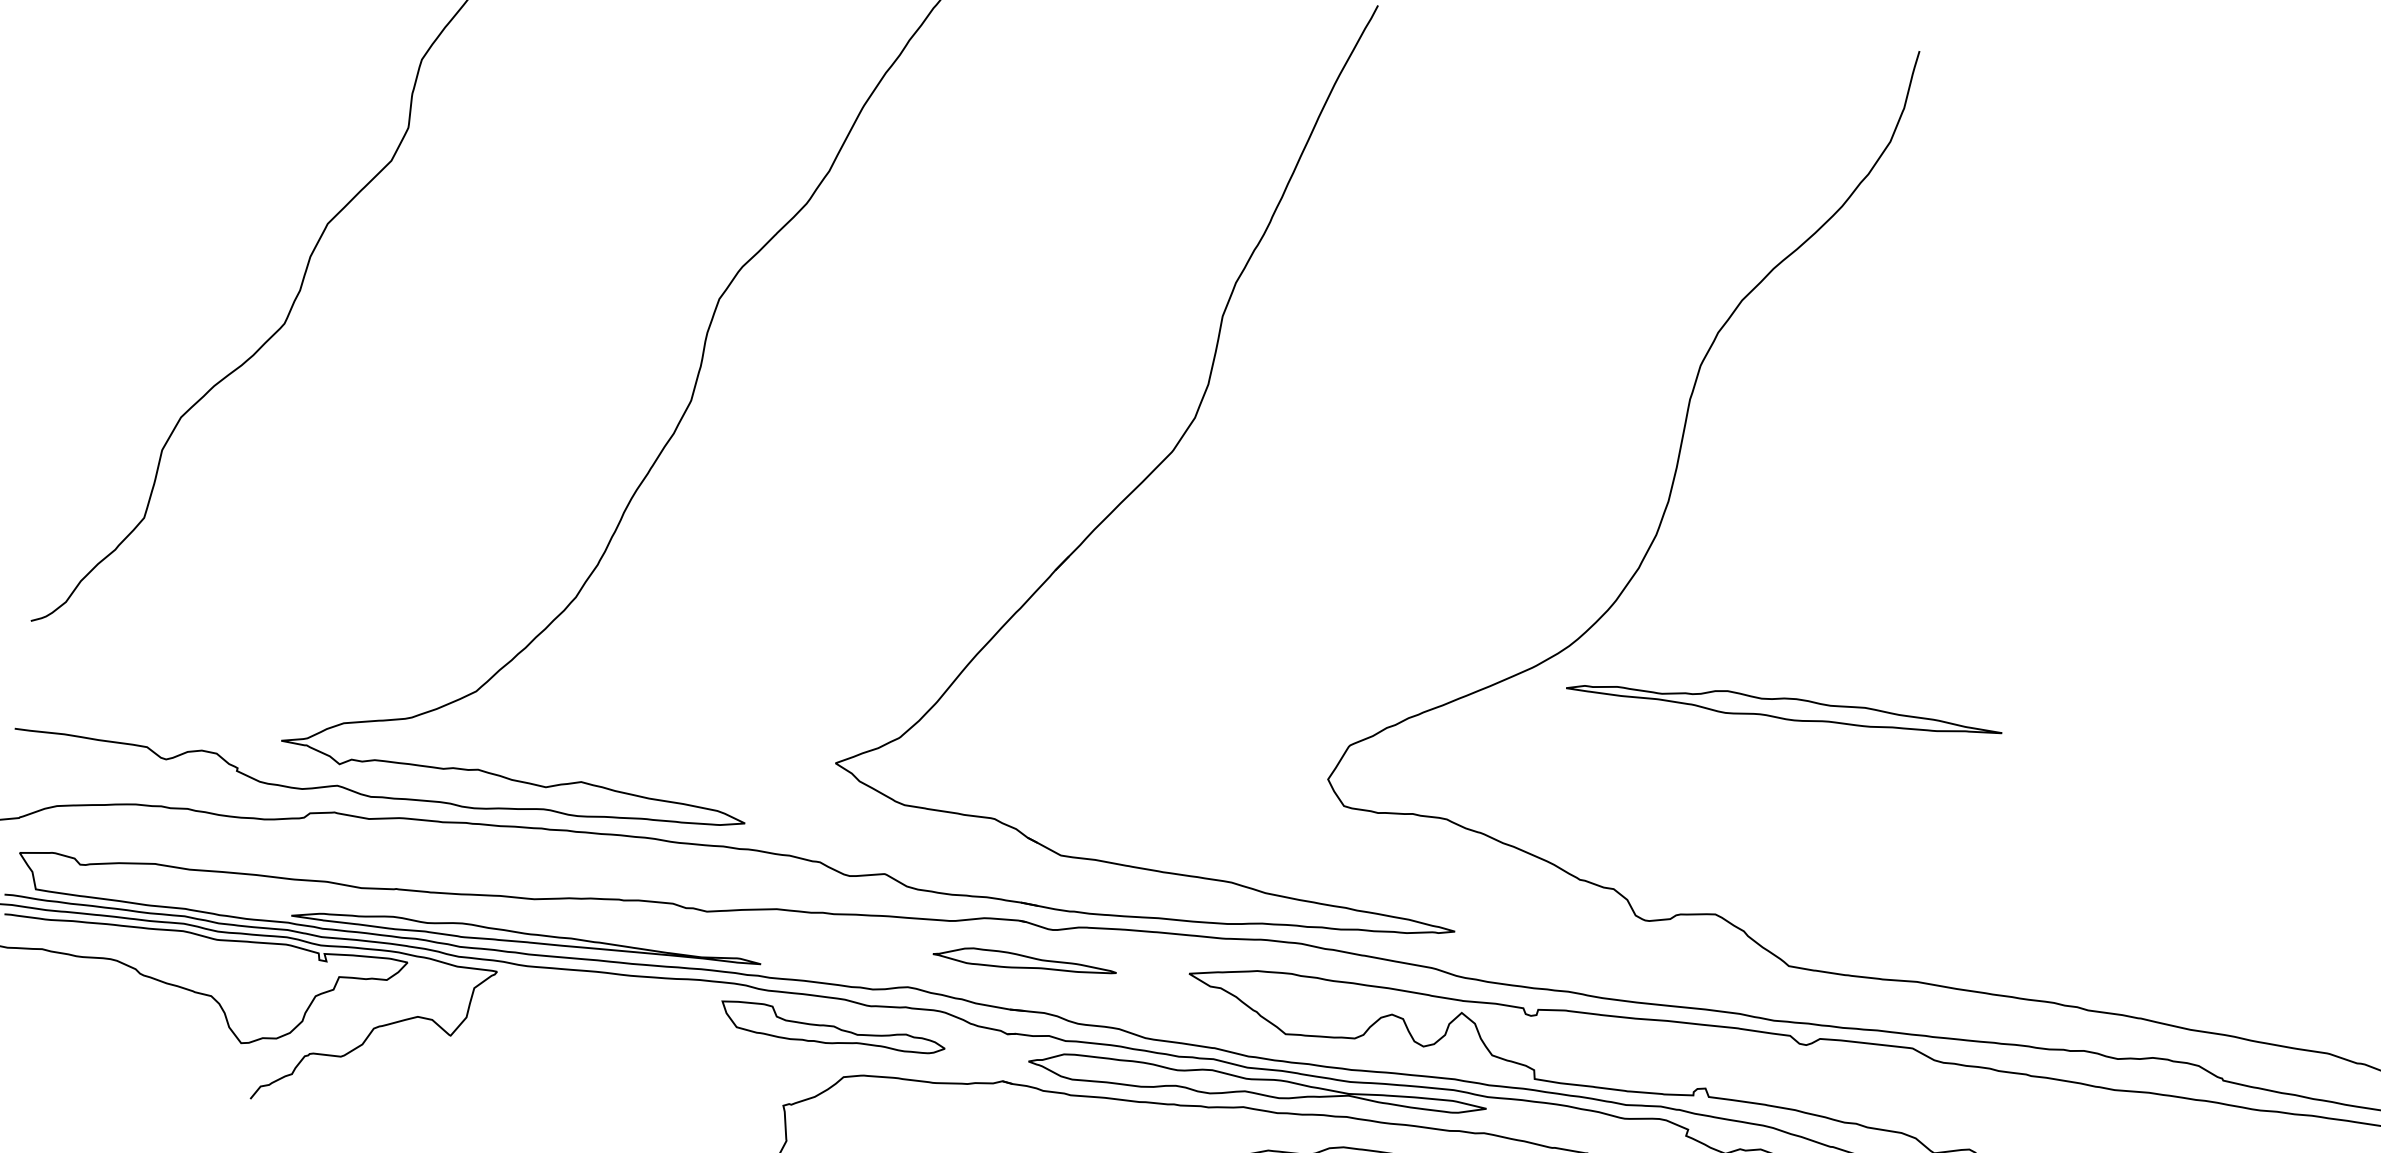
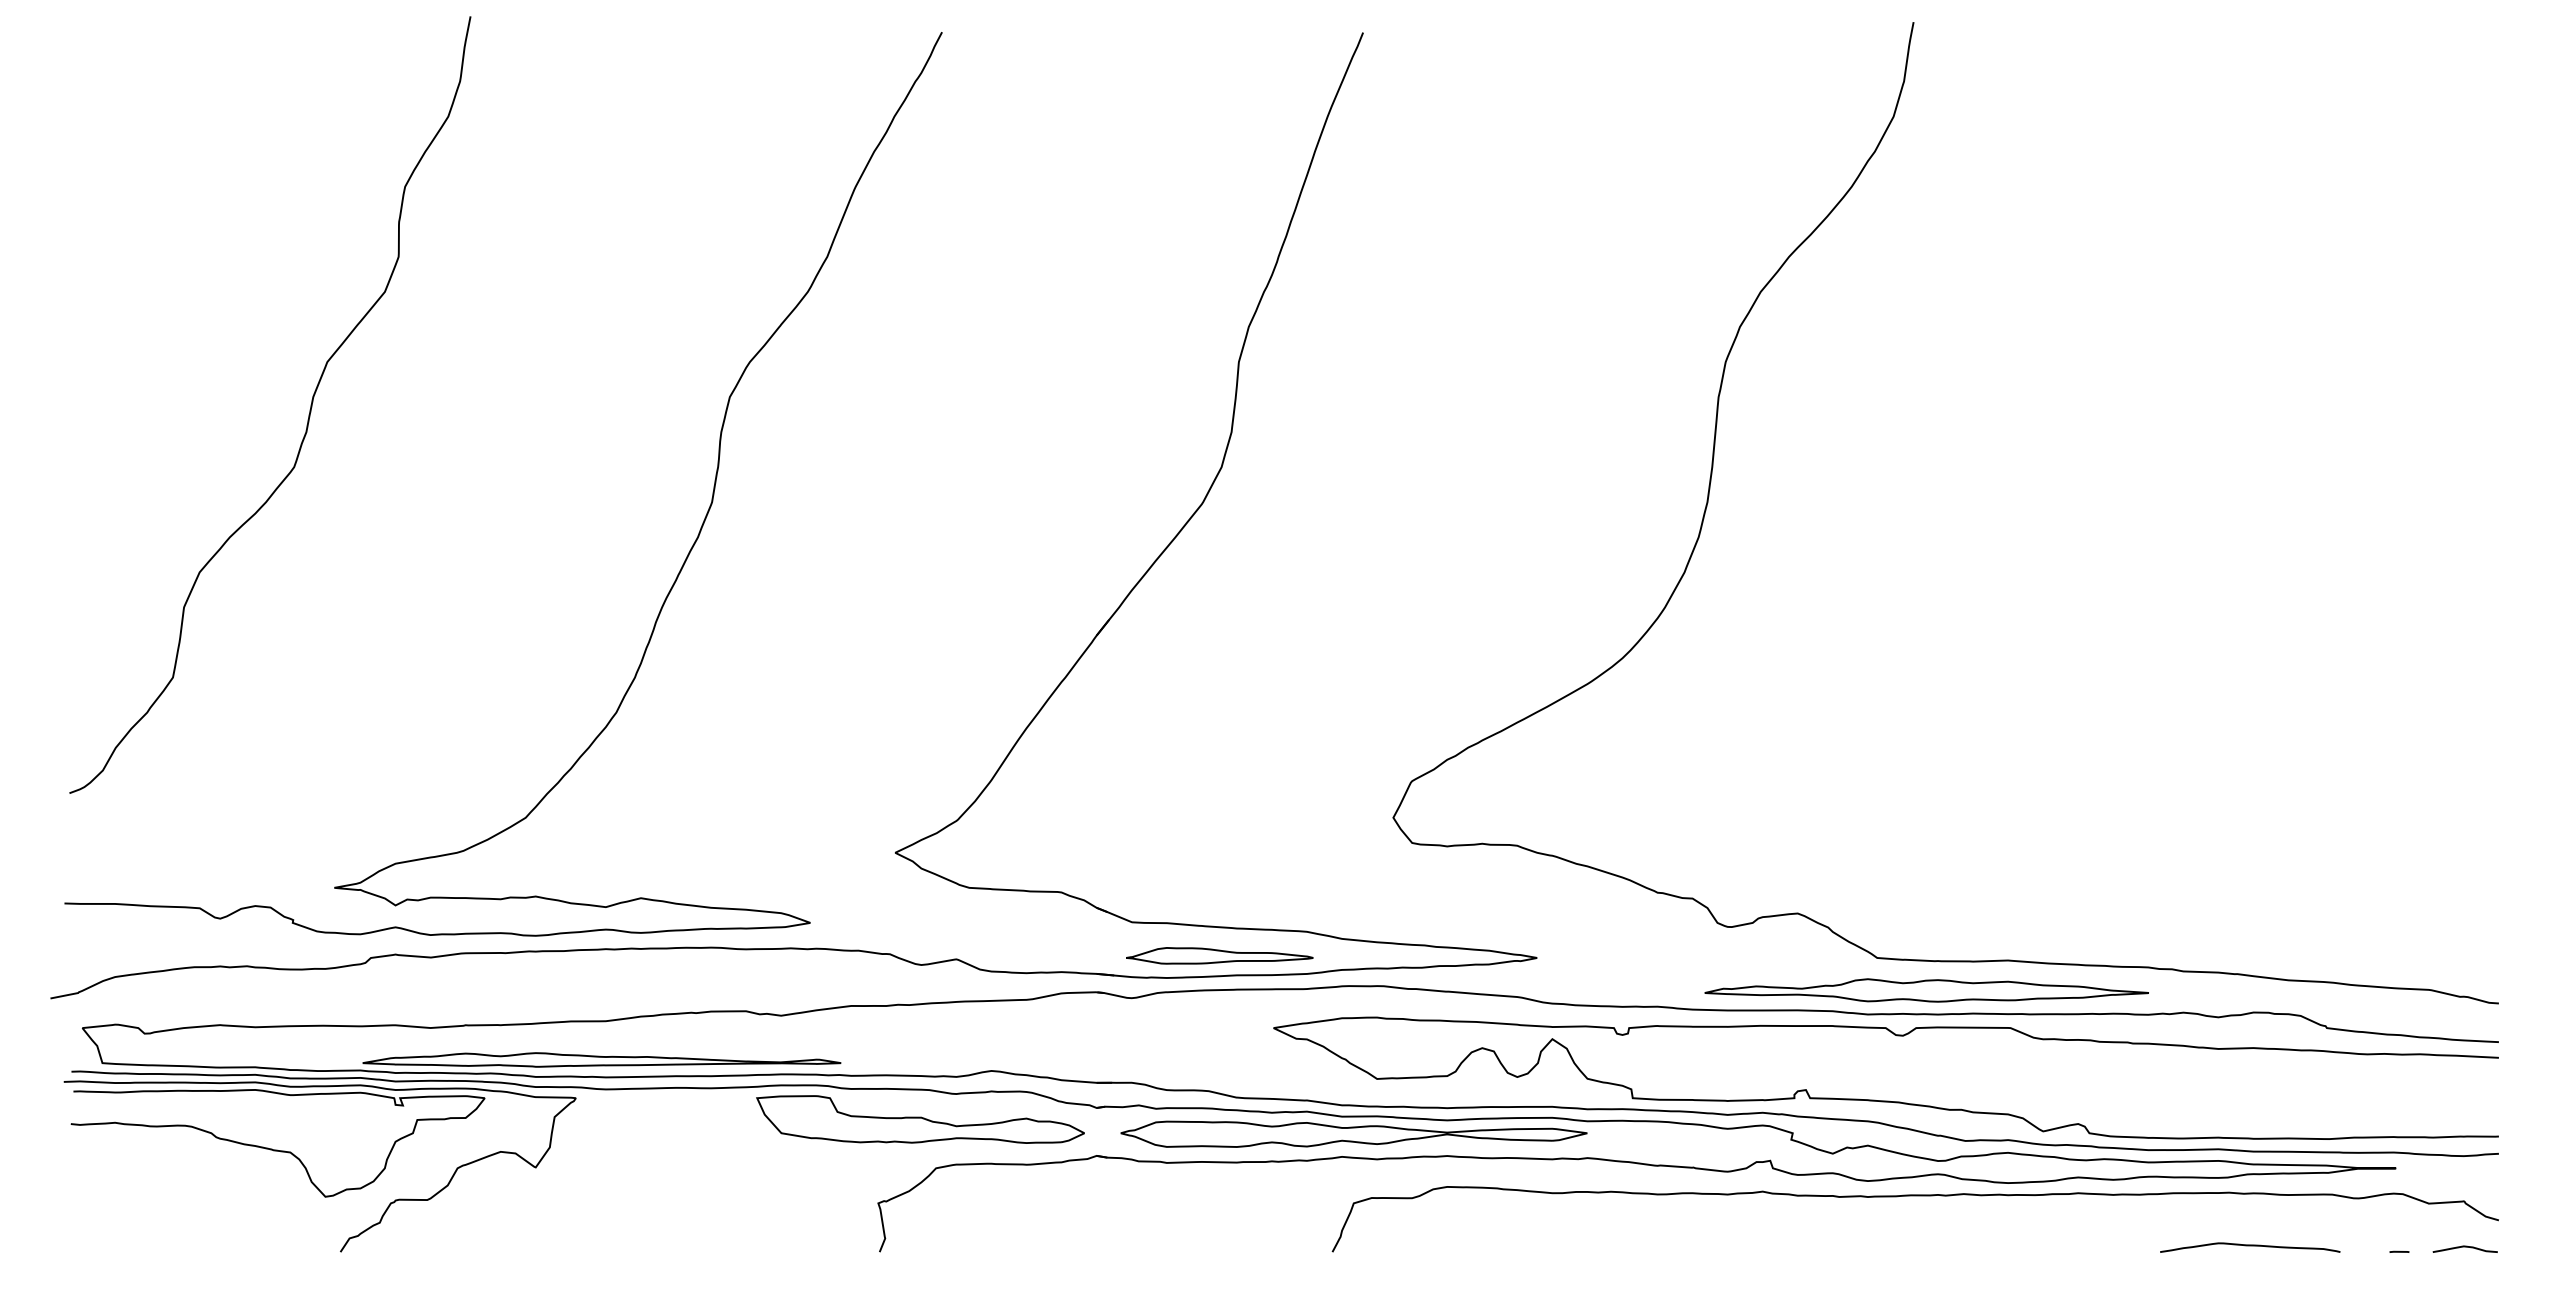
part: (1784, 708) -> (1926, 990), moved
part: (1024, 961) -> (1219, 955), moved
part: (833, 1027) -> (920, 1119), size x1.43

